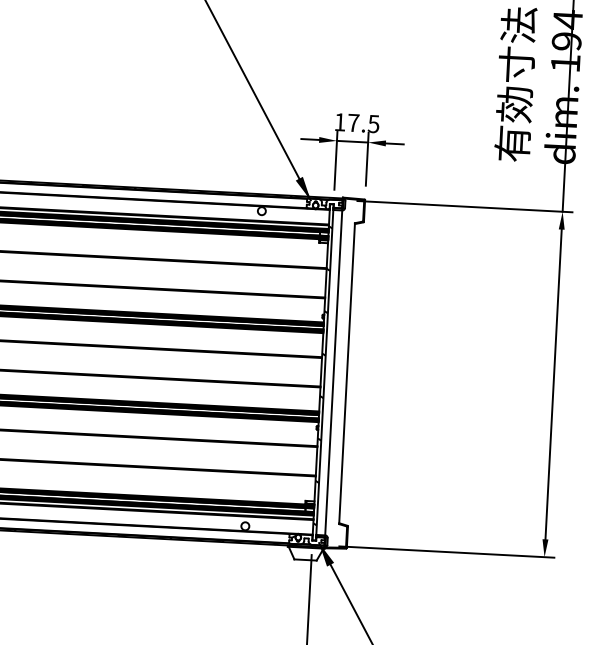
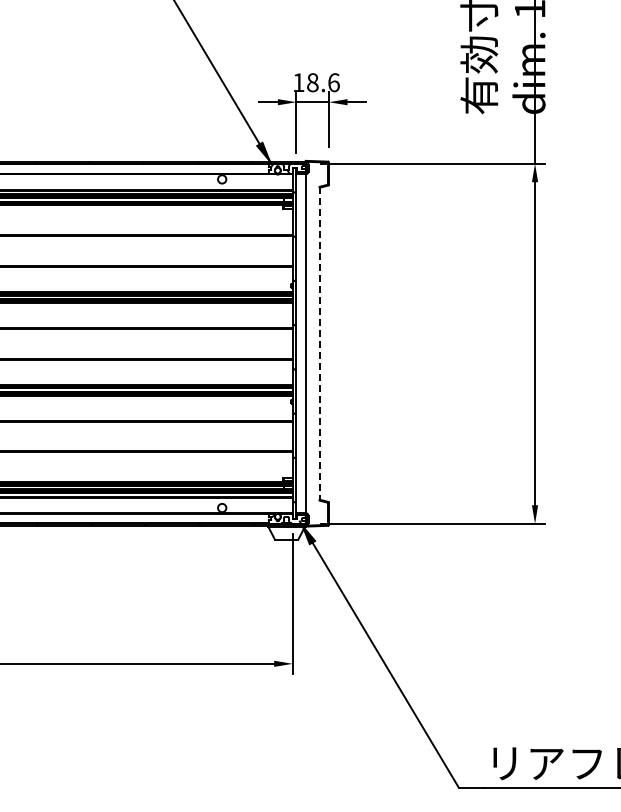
text: (363, 123) -> (323, 82), 17.5 -> 18.6
line: (346, 373) -> (319, 343), solid -> dashed

